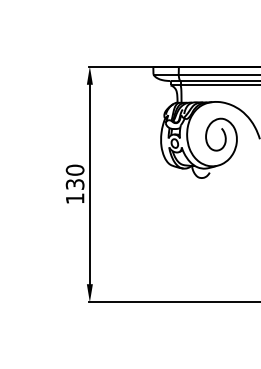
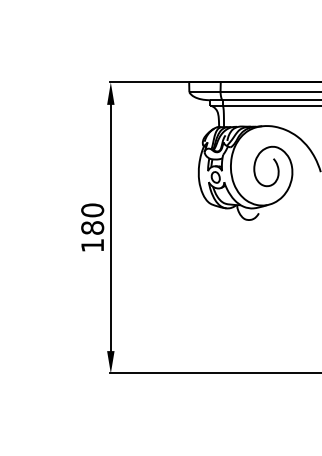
text: (75, 184) -> (92, 227), 130 -> 180

